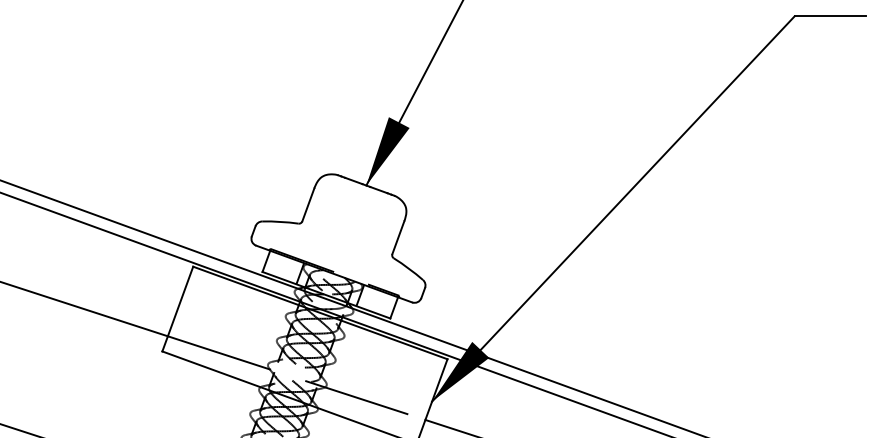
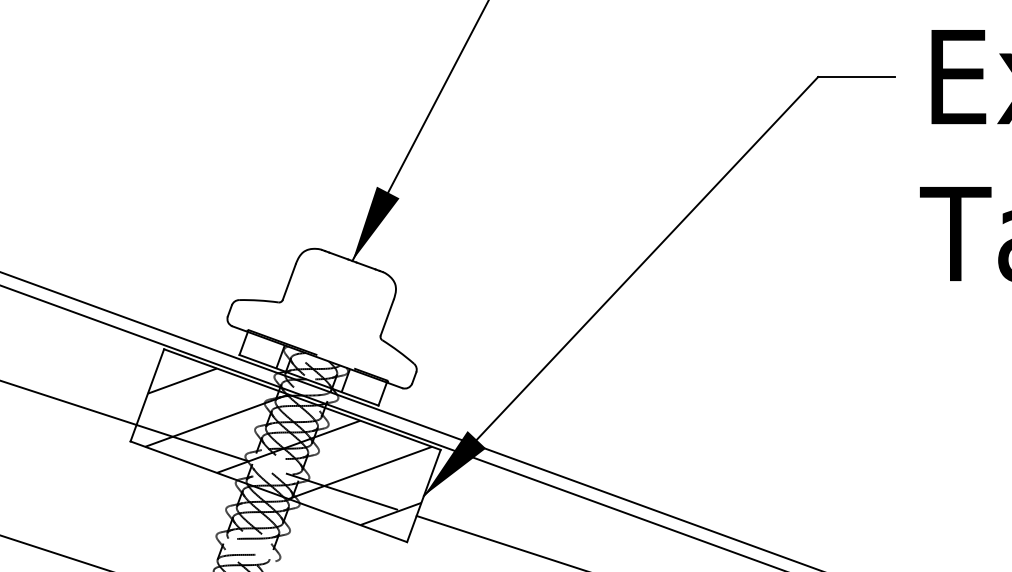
hatch: (307, 356) -> (288, 446), added

